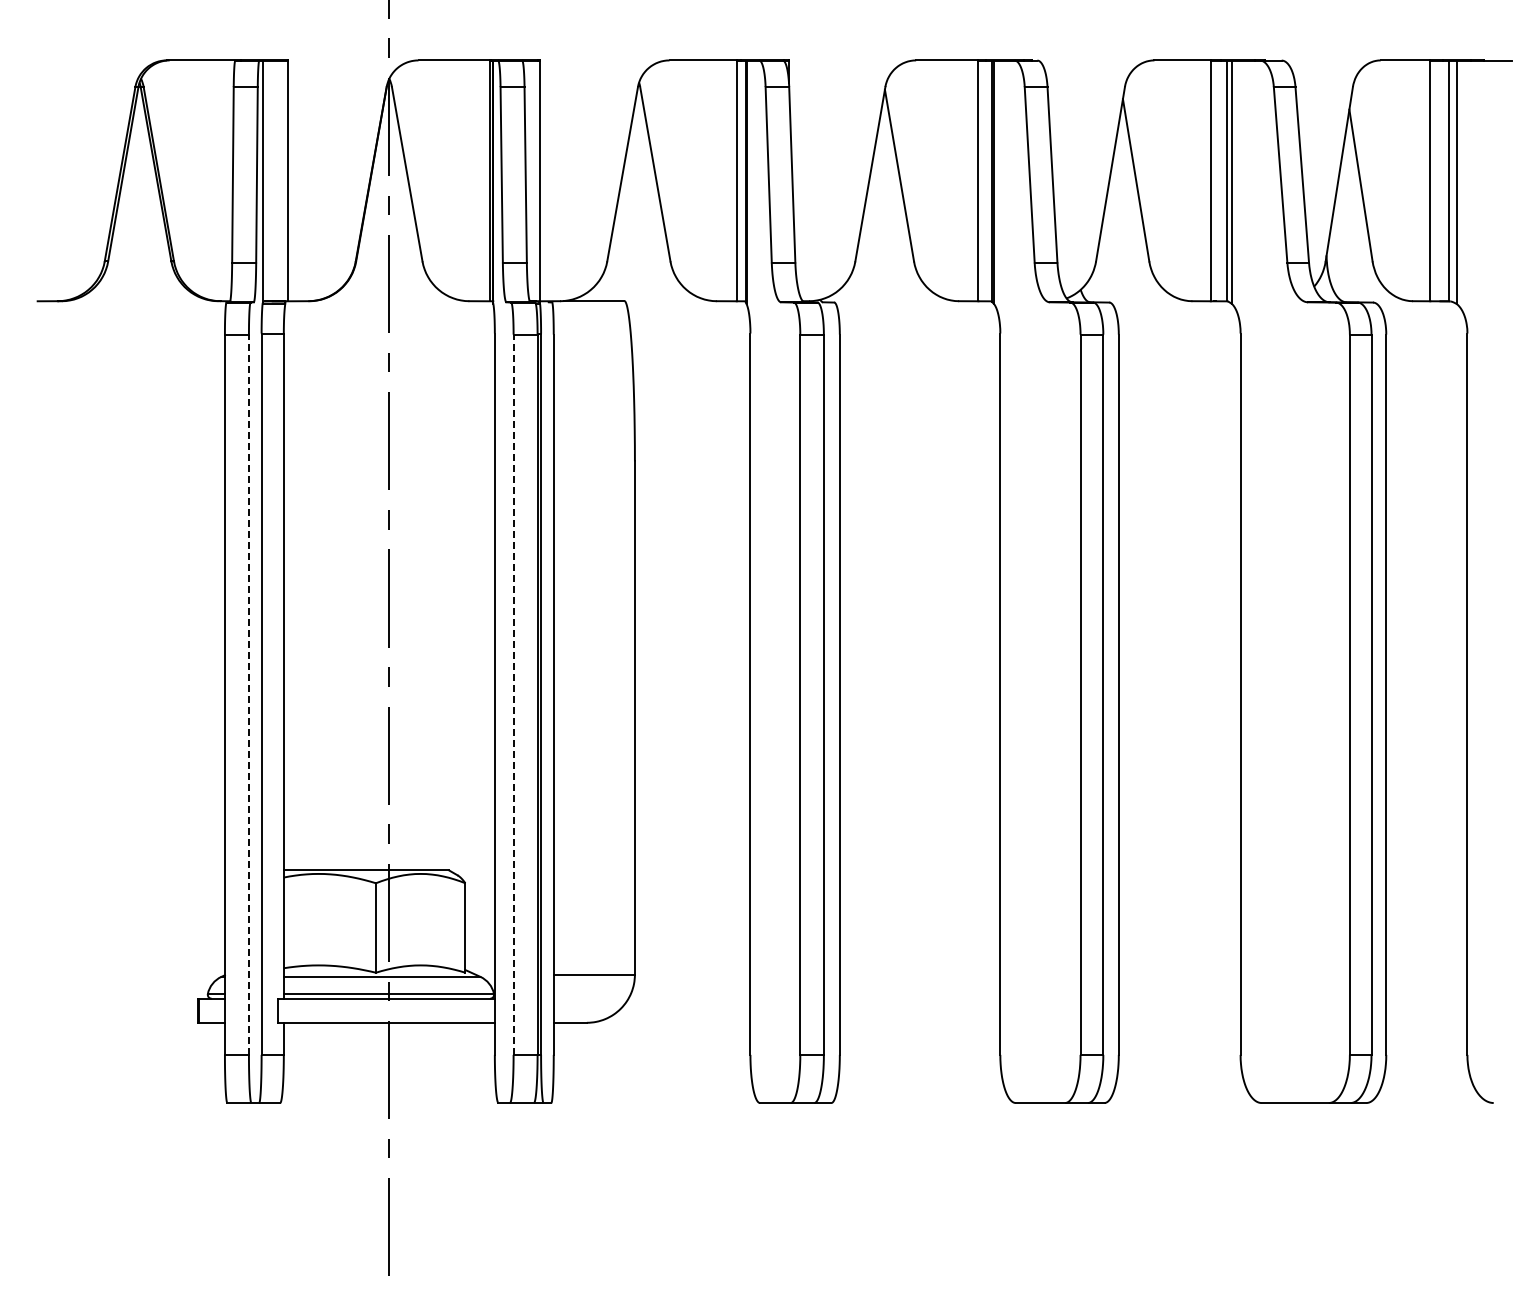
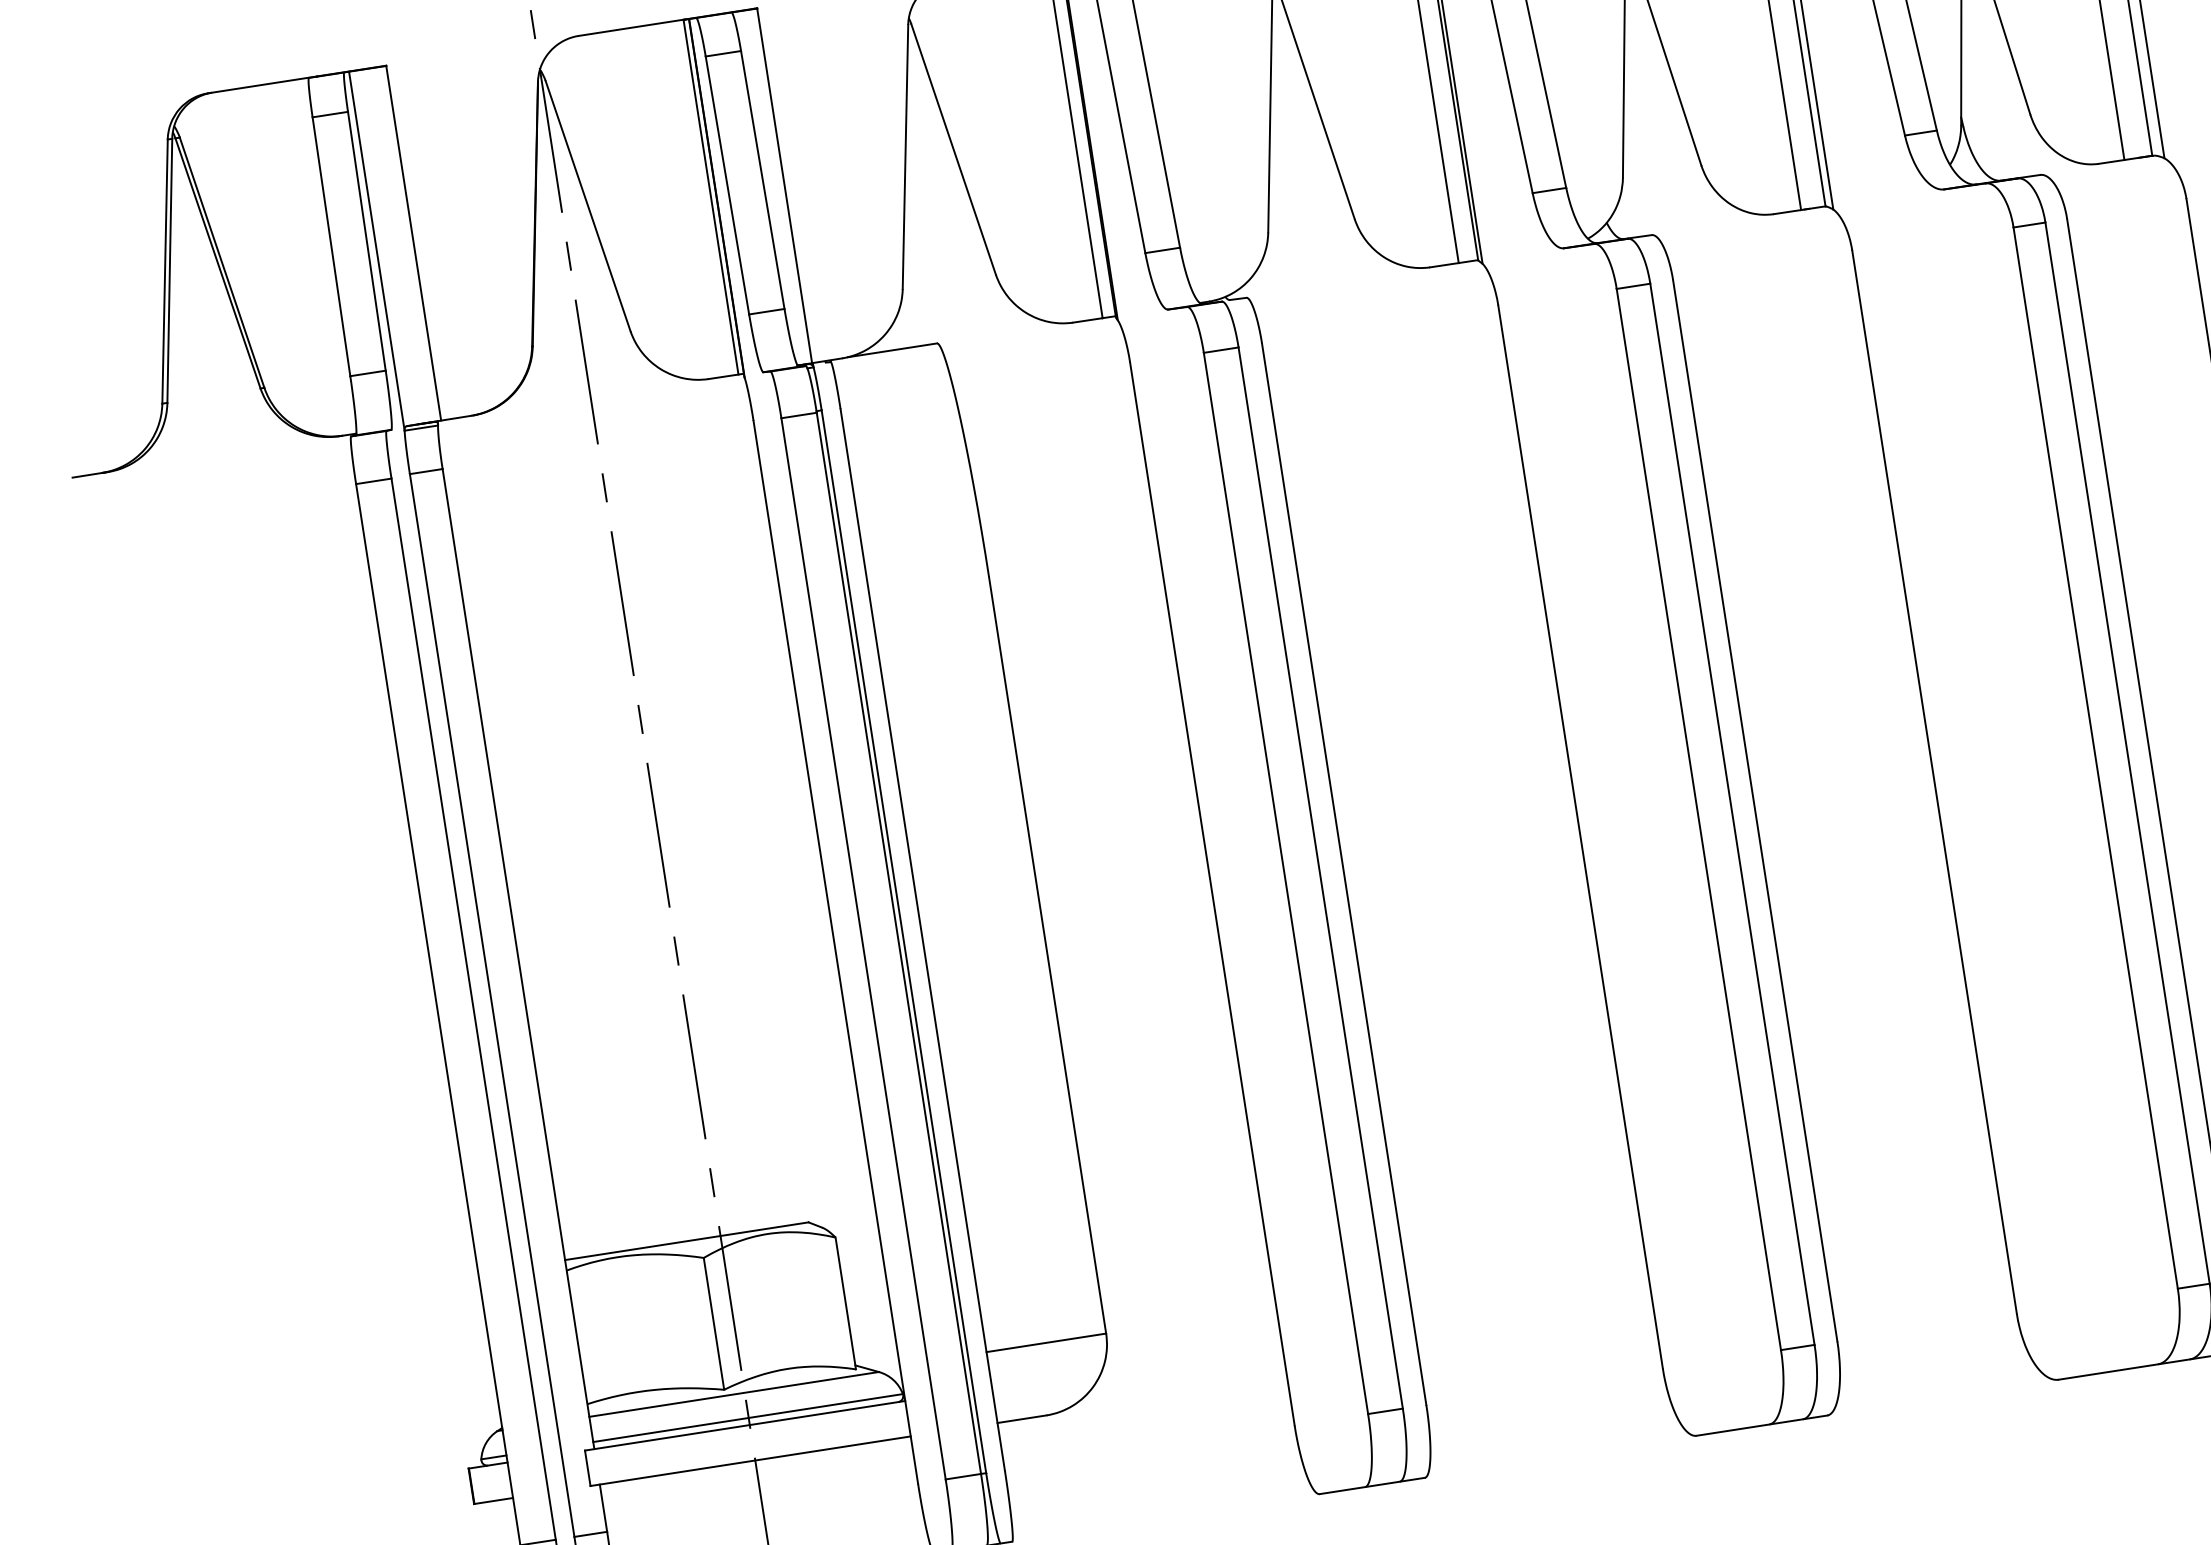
line: (248, 694) -> (472, 1008), dashed -> solid
line: (513, 694) -> (863, 948), dashed -> solid

